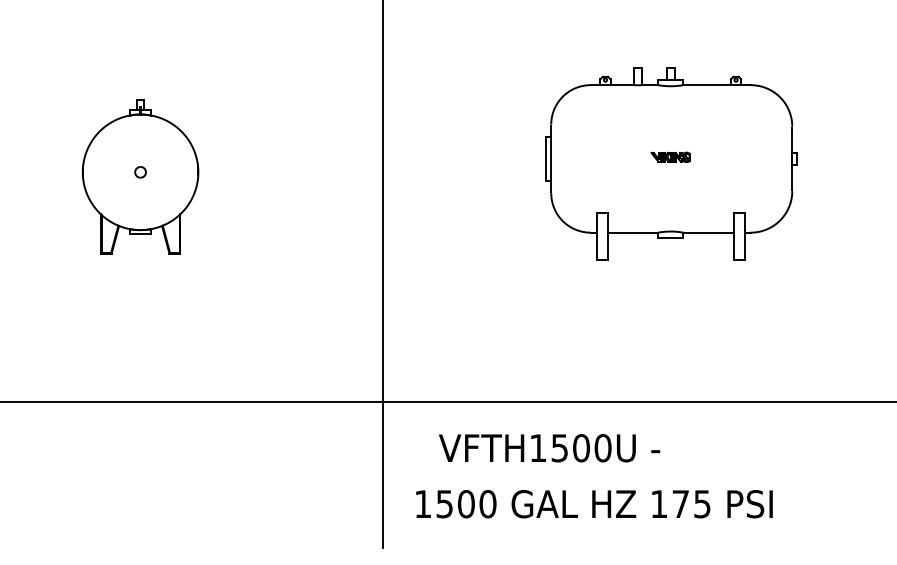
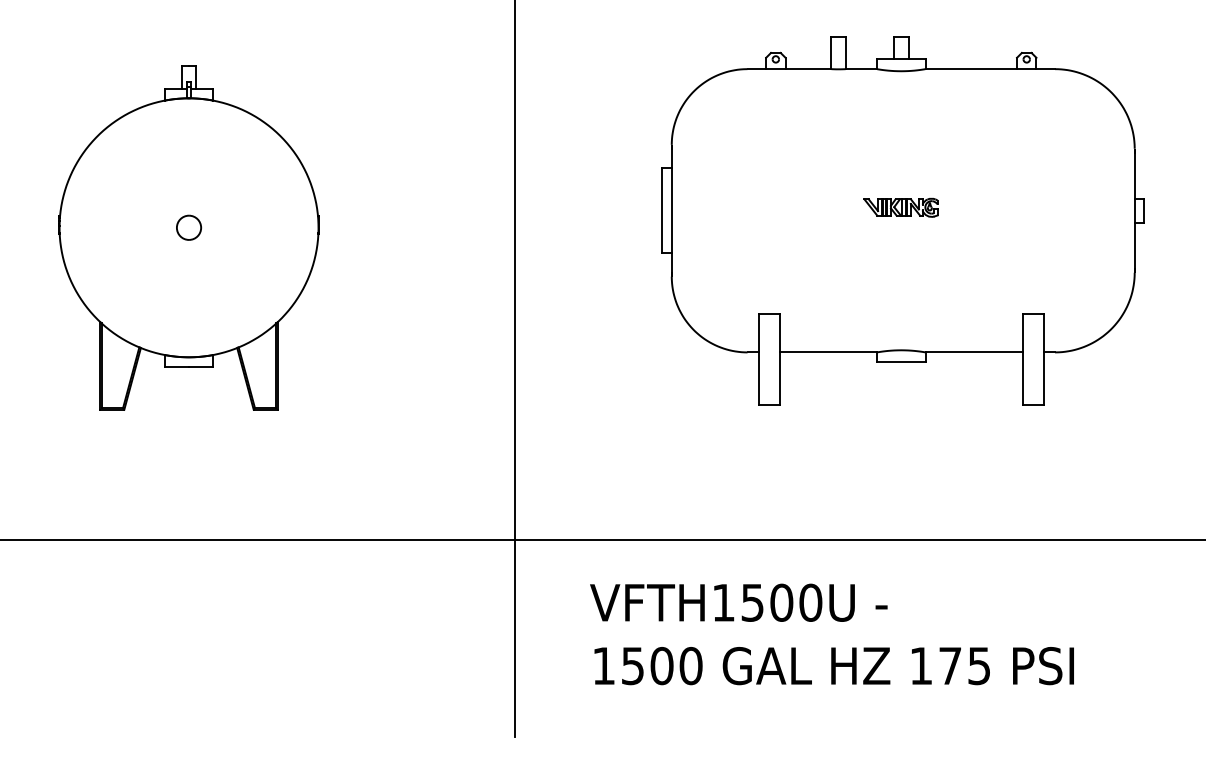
part: (671, 163) -> (902, 220), size x1.43
part: (140, 176) -> (188, 237), size x1.67
text: (593, 504) -> (833, 666), moved

